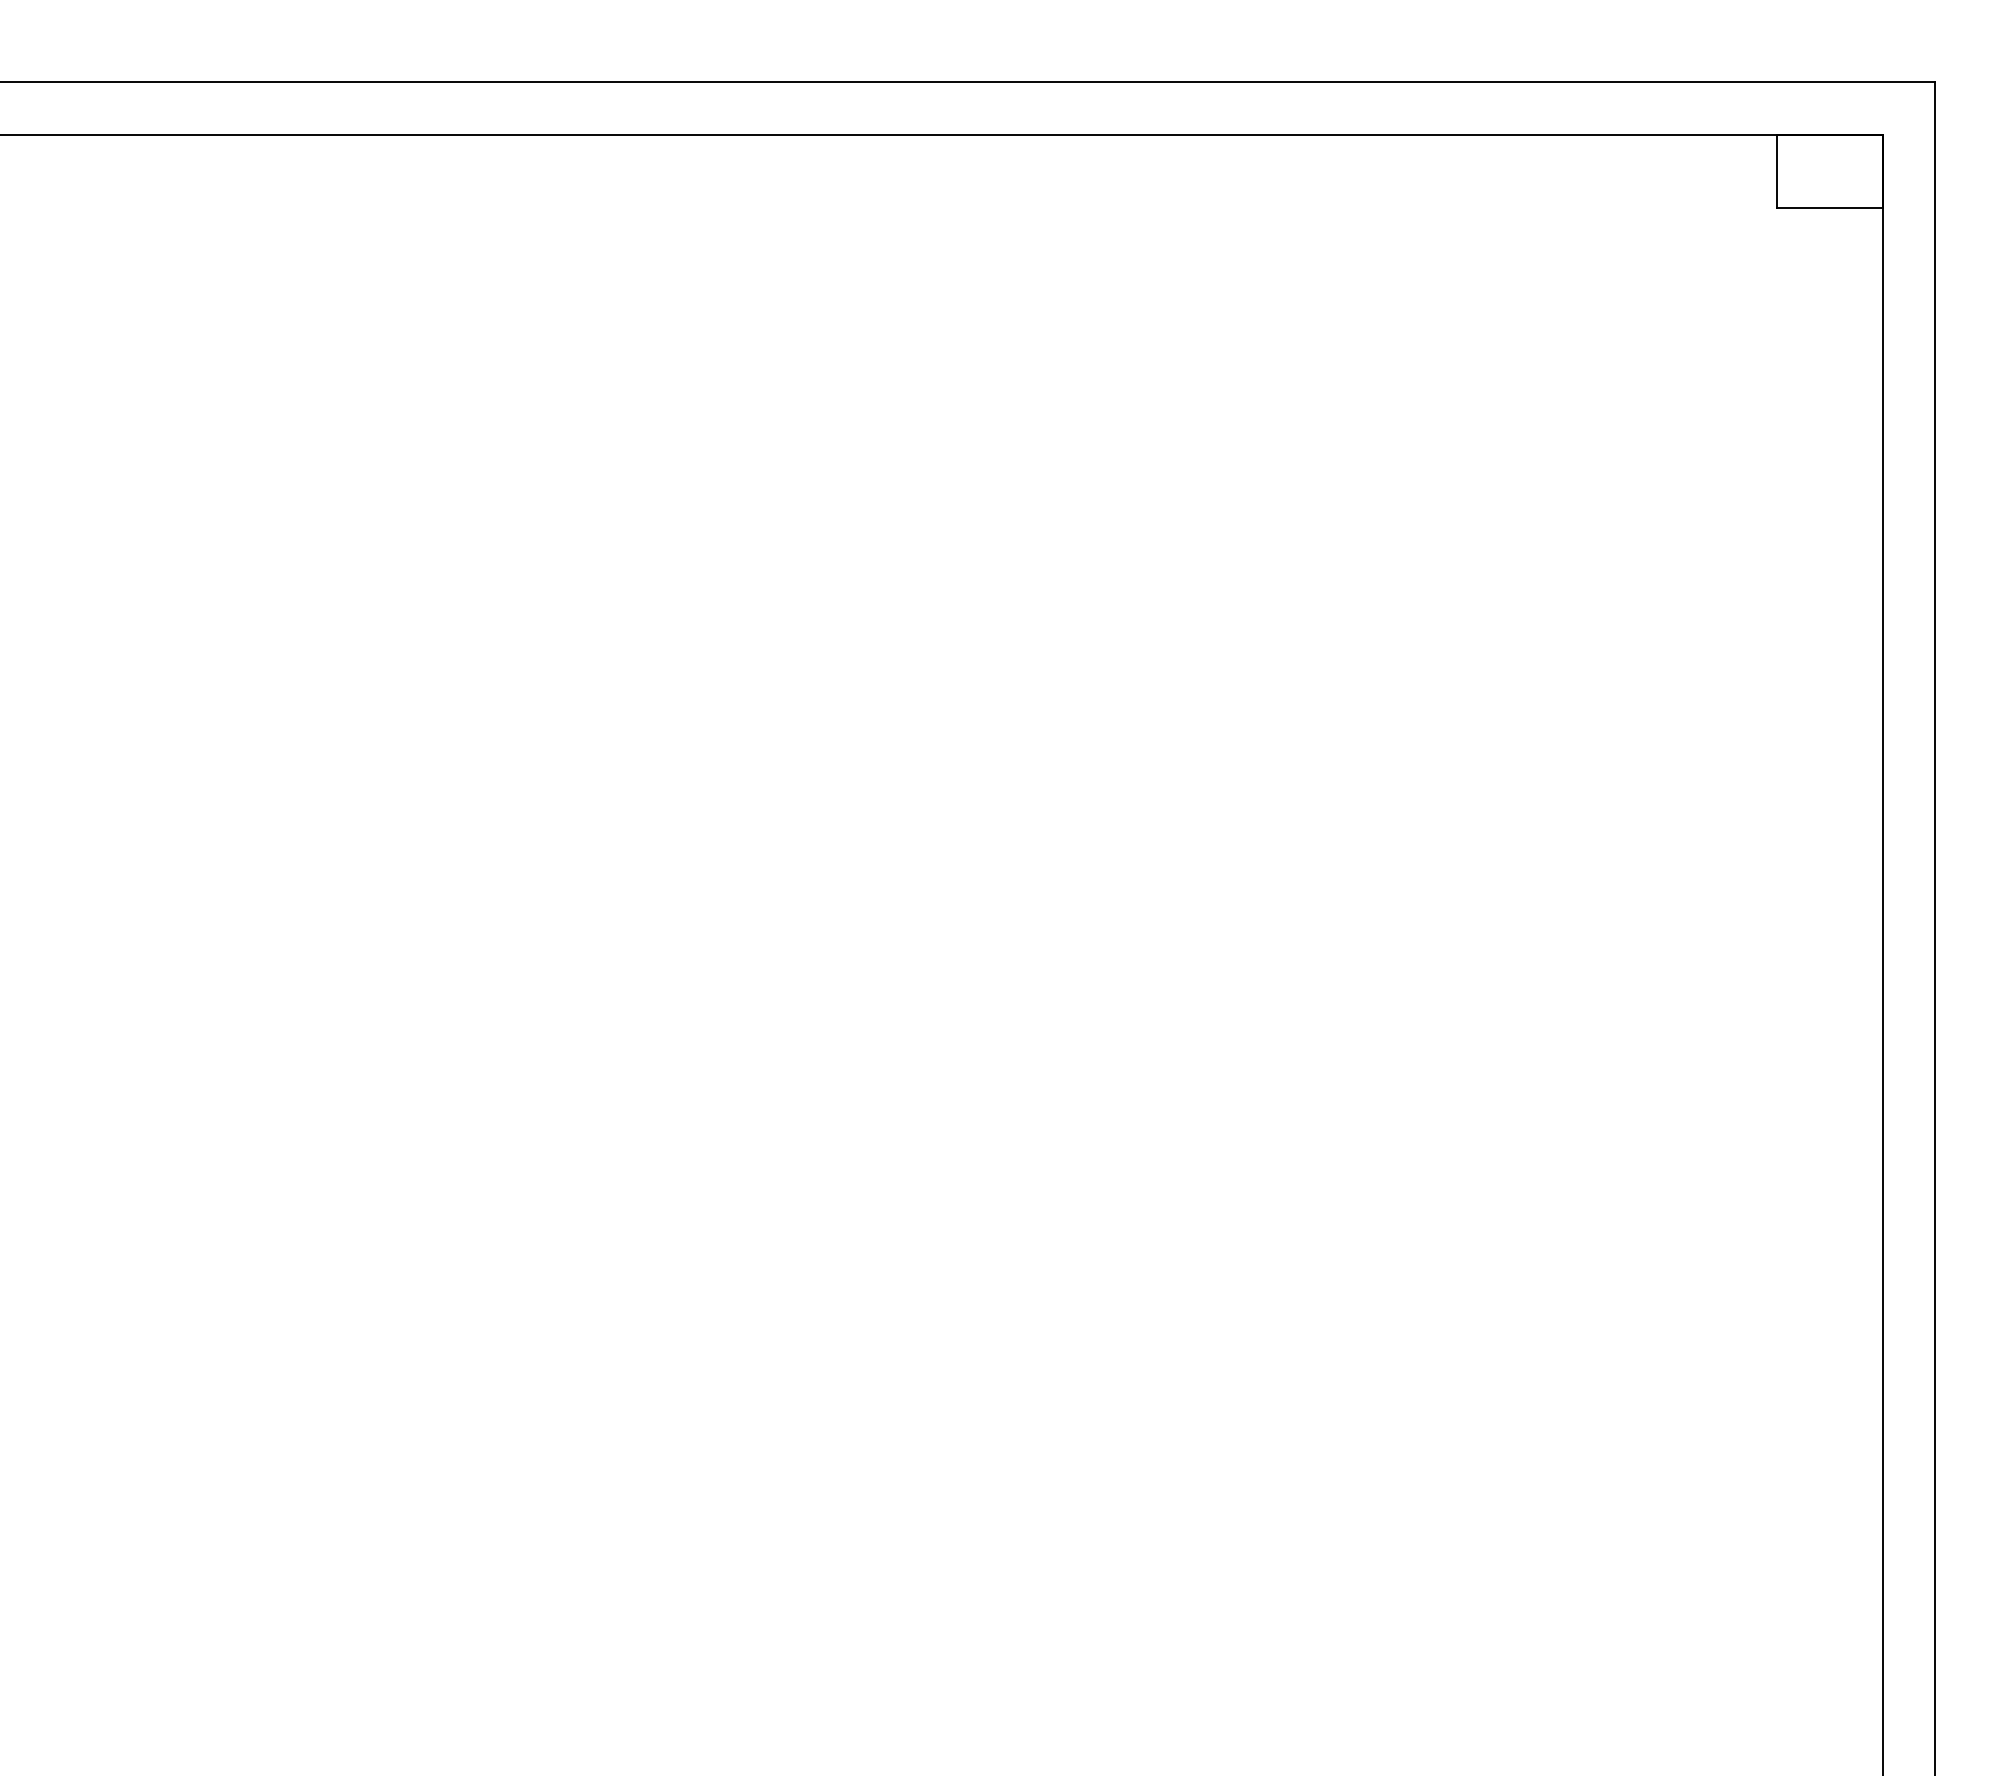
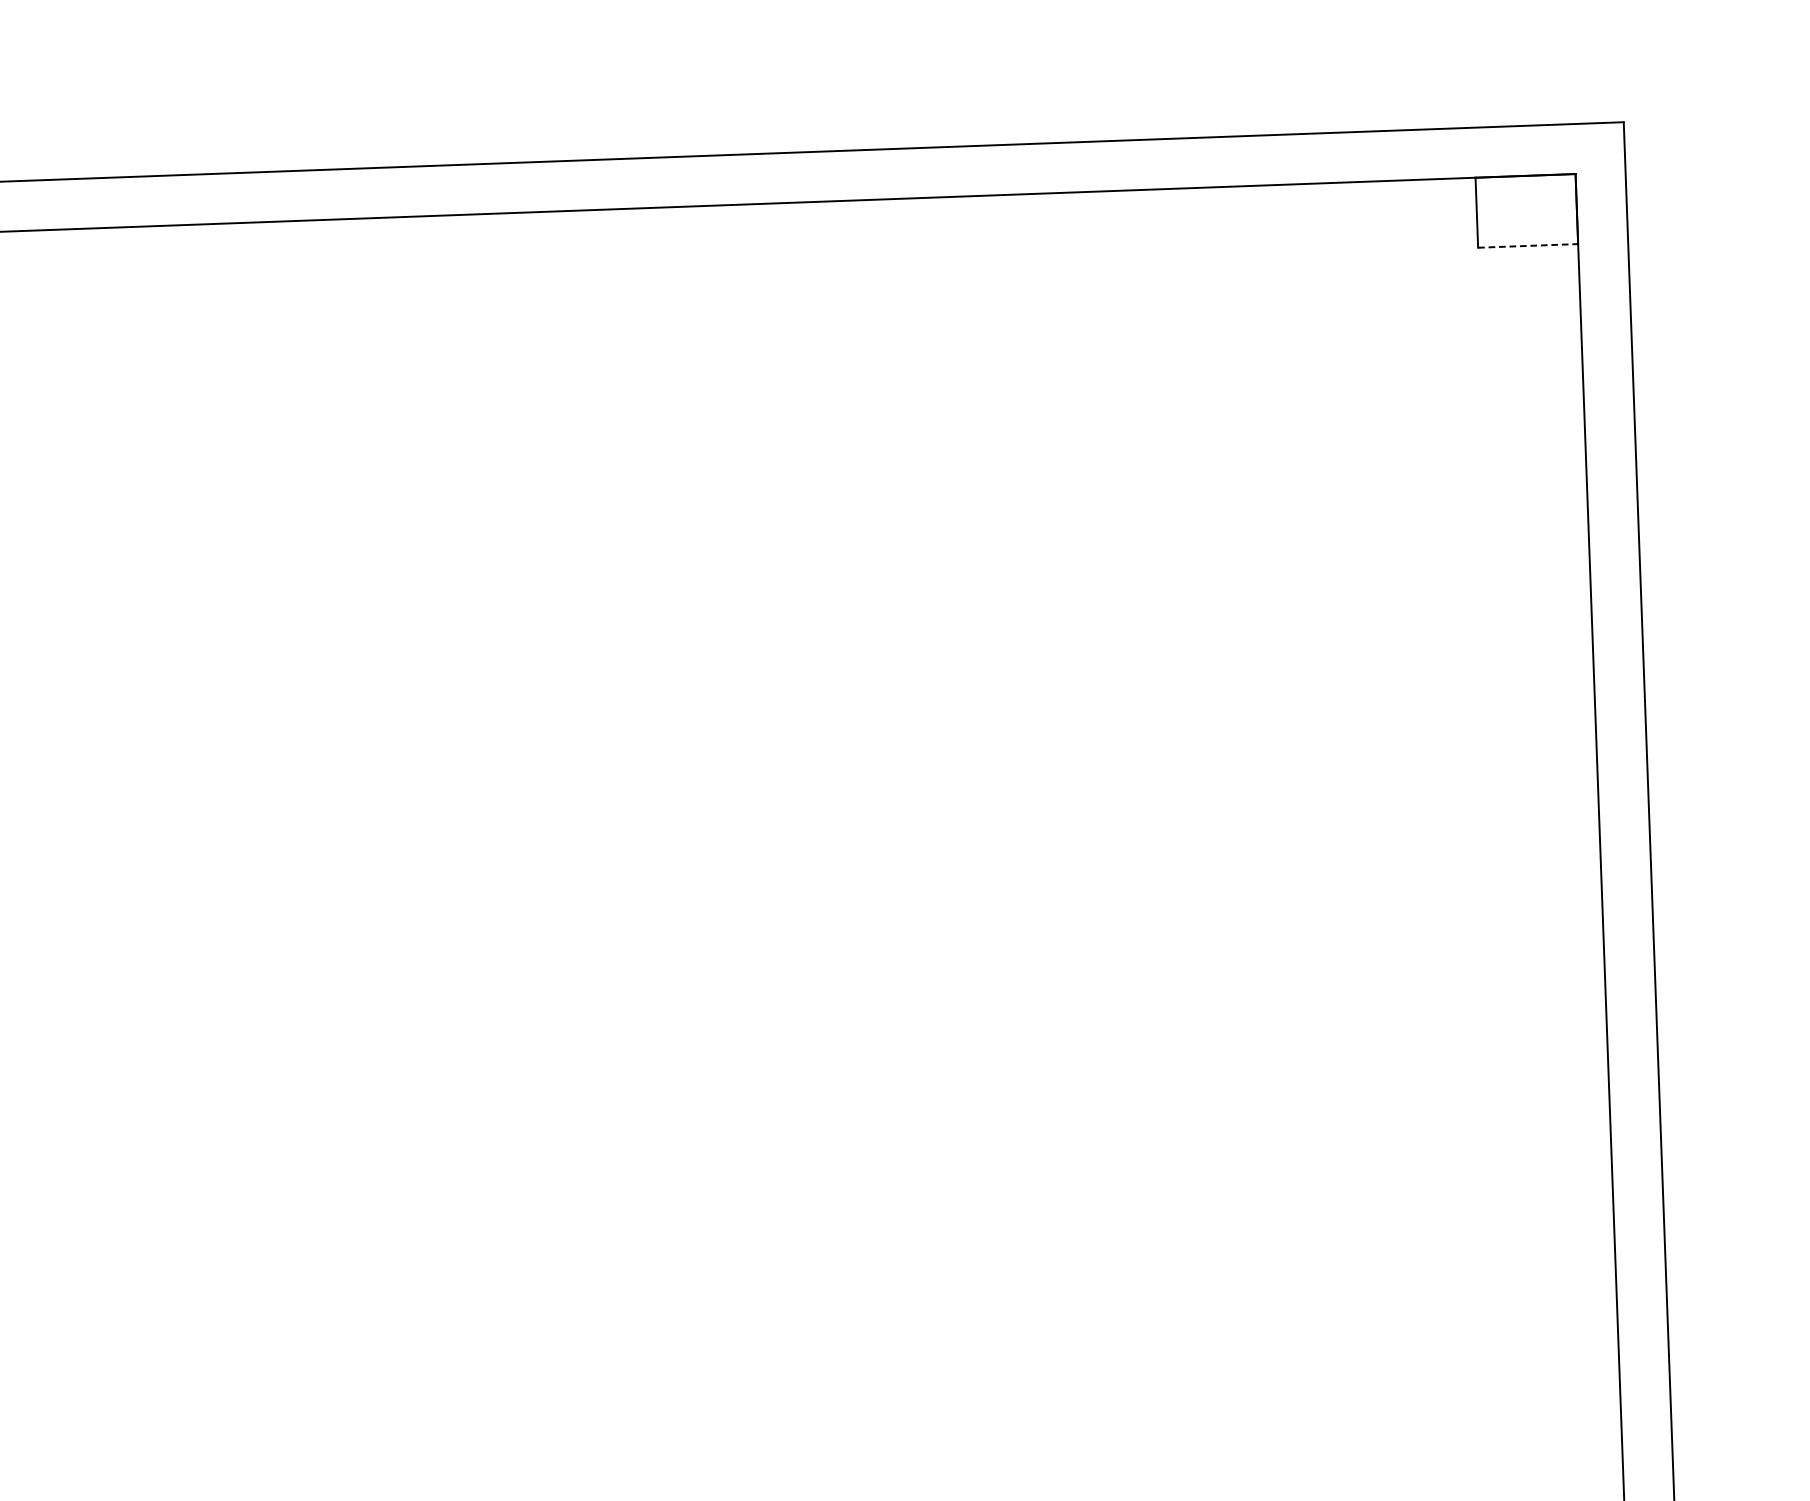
line: (1829, 208) -> (1527, 246), solid -> dashed

